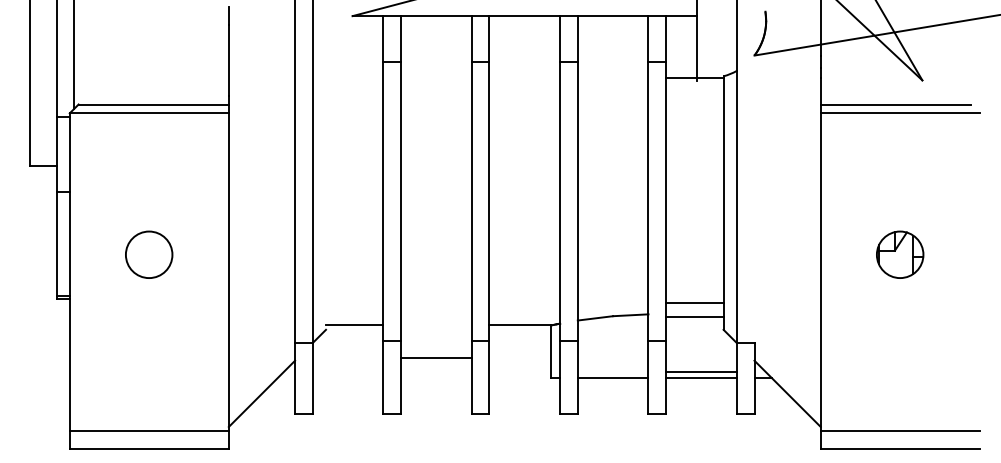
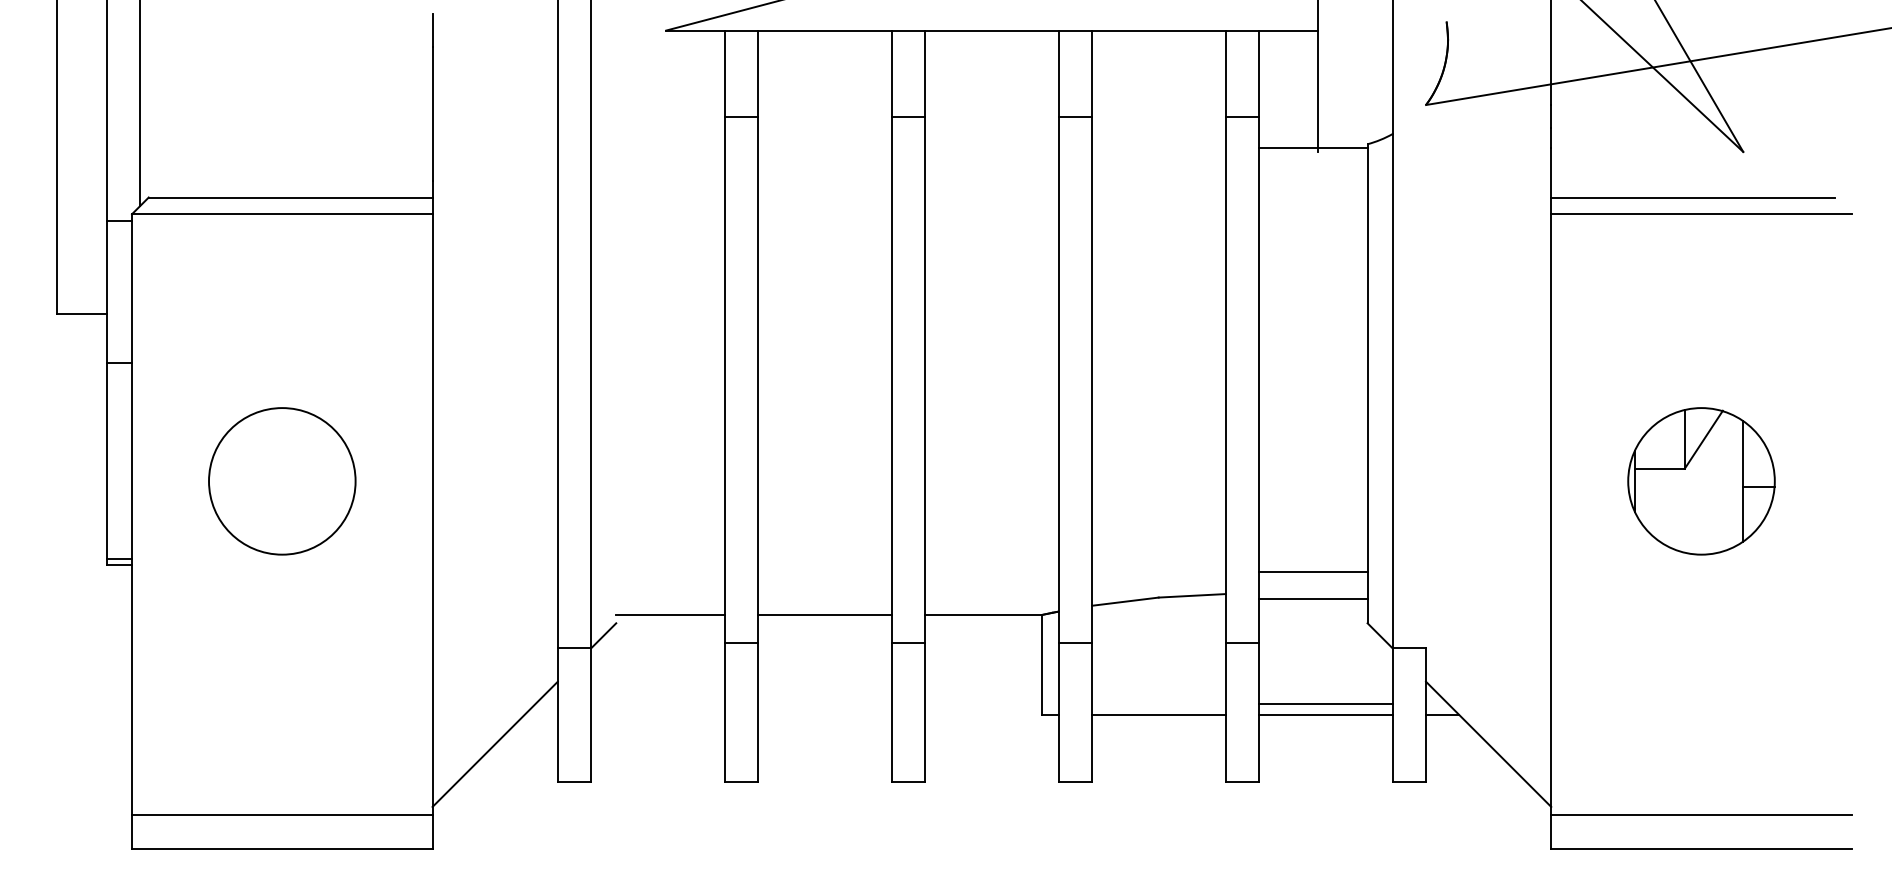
circle: (148, 254) -> (280, 480), size x1.67
part: (899, 254) -> (1700, 480), size x1.67
line: (436, 358) -> (825, 615), moved

